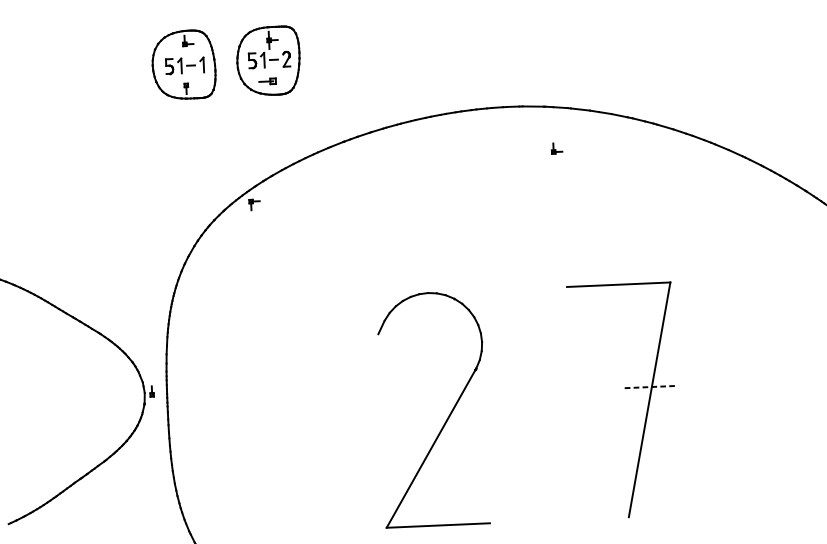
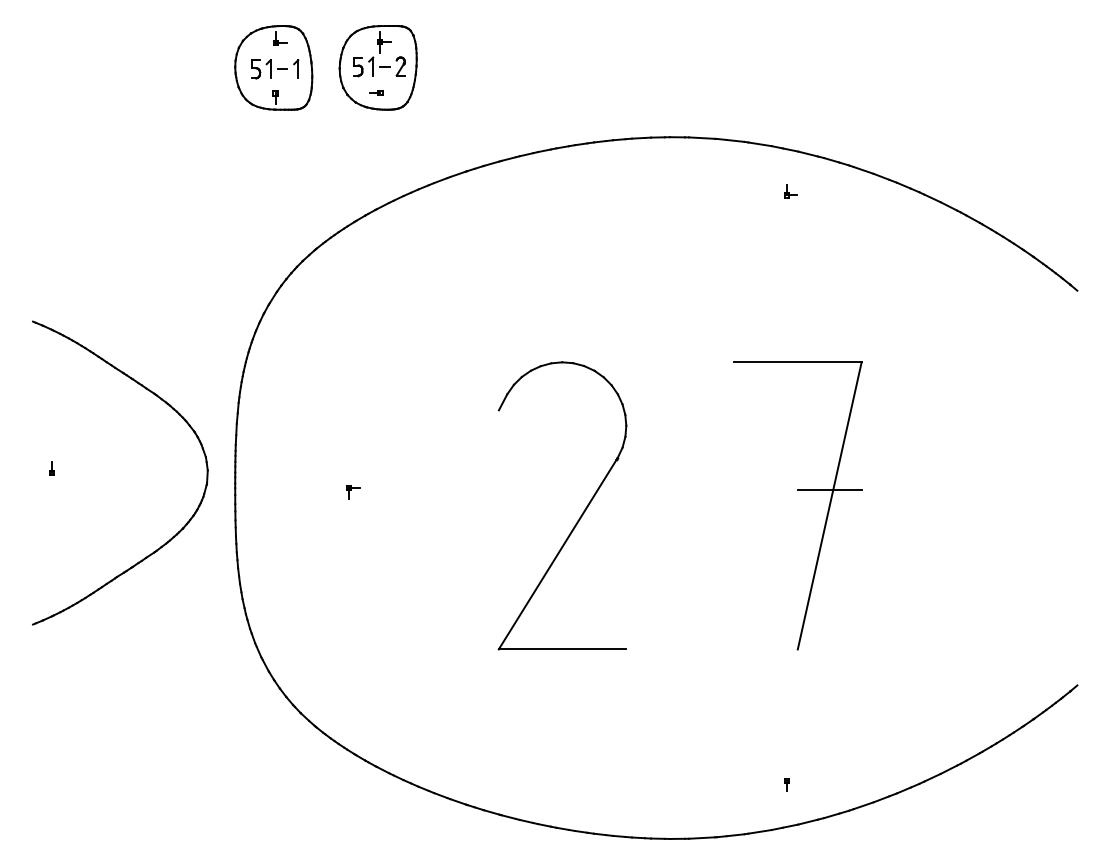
part: (268, 81) -> (376, 92), size x0.62
part: (556, 148) -> (790, 191), moved
part: (254, 205) -> (353, 492), moved
line: (648, 387) -> (829, 490), dashed -> solid
part: (151, 391) -> (51, 468), moved

